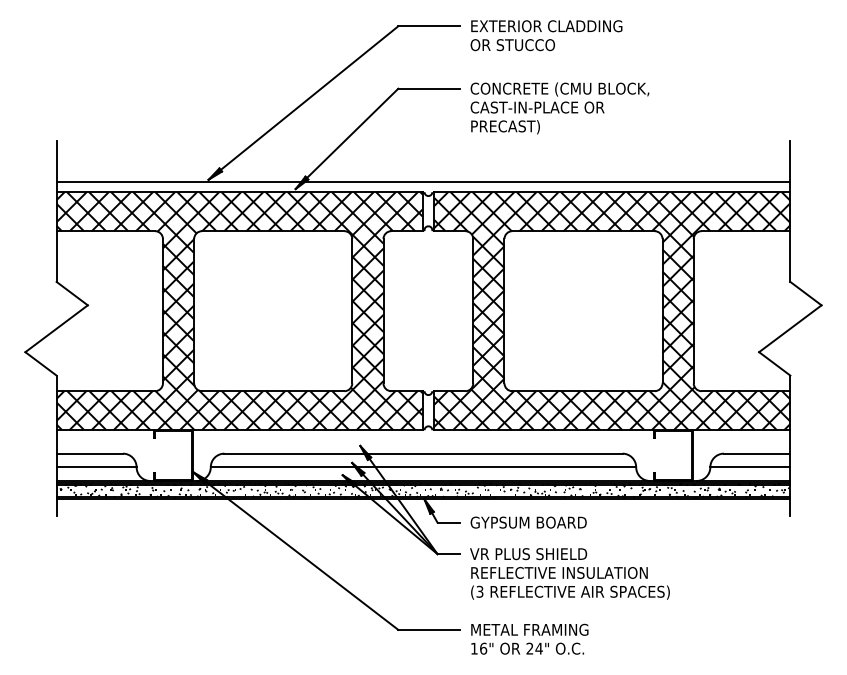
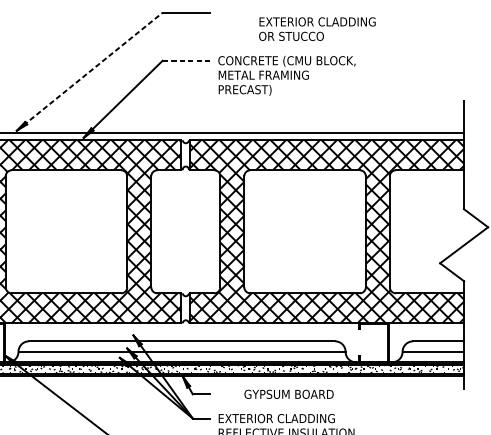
text: (546, 35) -> (317, 29), moved
line: (429, 88) -> (186, 60), solid -> dashed
line: (303, 102) -> (89, 71), solid -> dashed
text: (537, 107) -> (269, 75), CAST-IN-PLACE OR -> METAL FRAMING
text: (528, 522) -> (288, 394), moved
text: (546, 554) -> (276, 418), VR PLUS SHIELD -> EXTERIOR CLADDING

